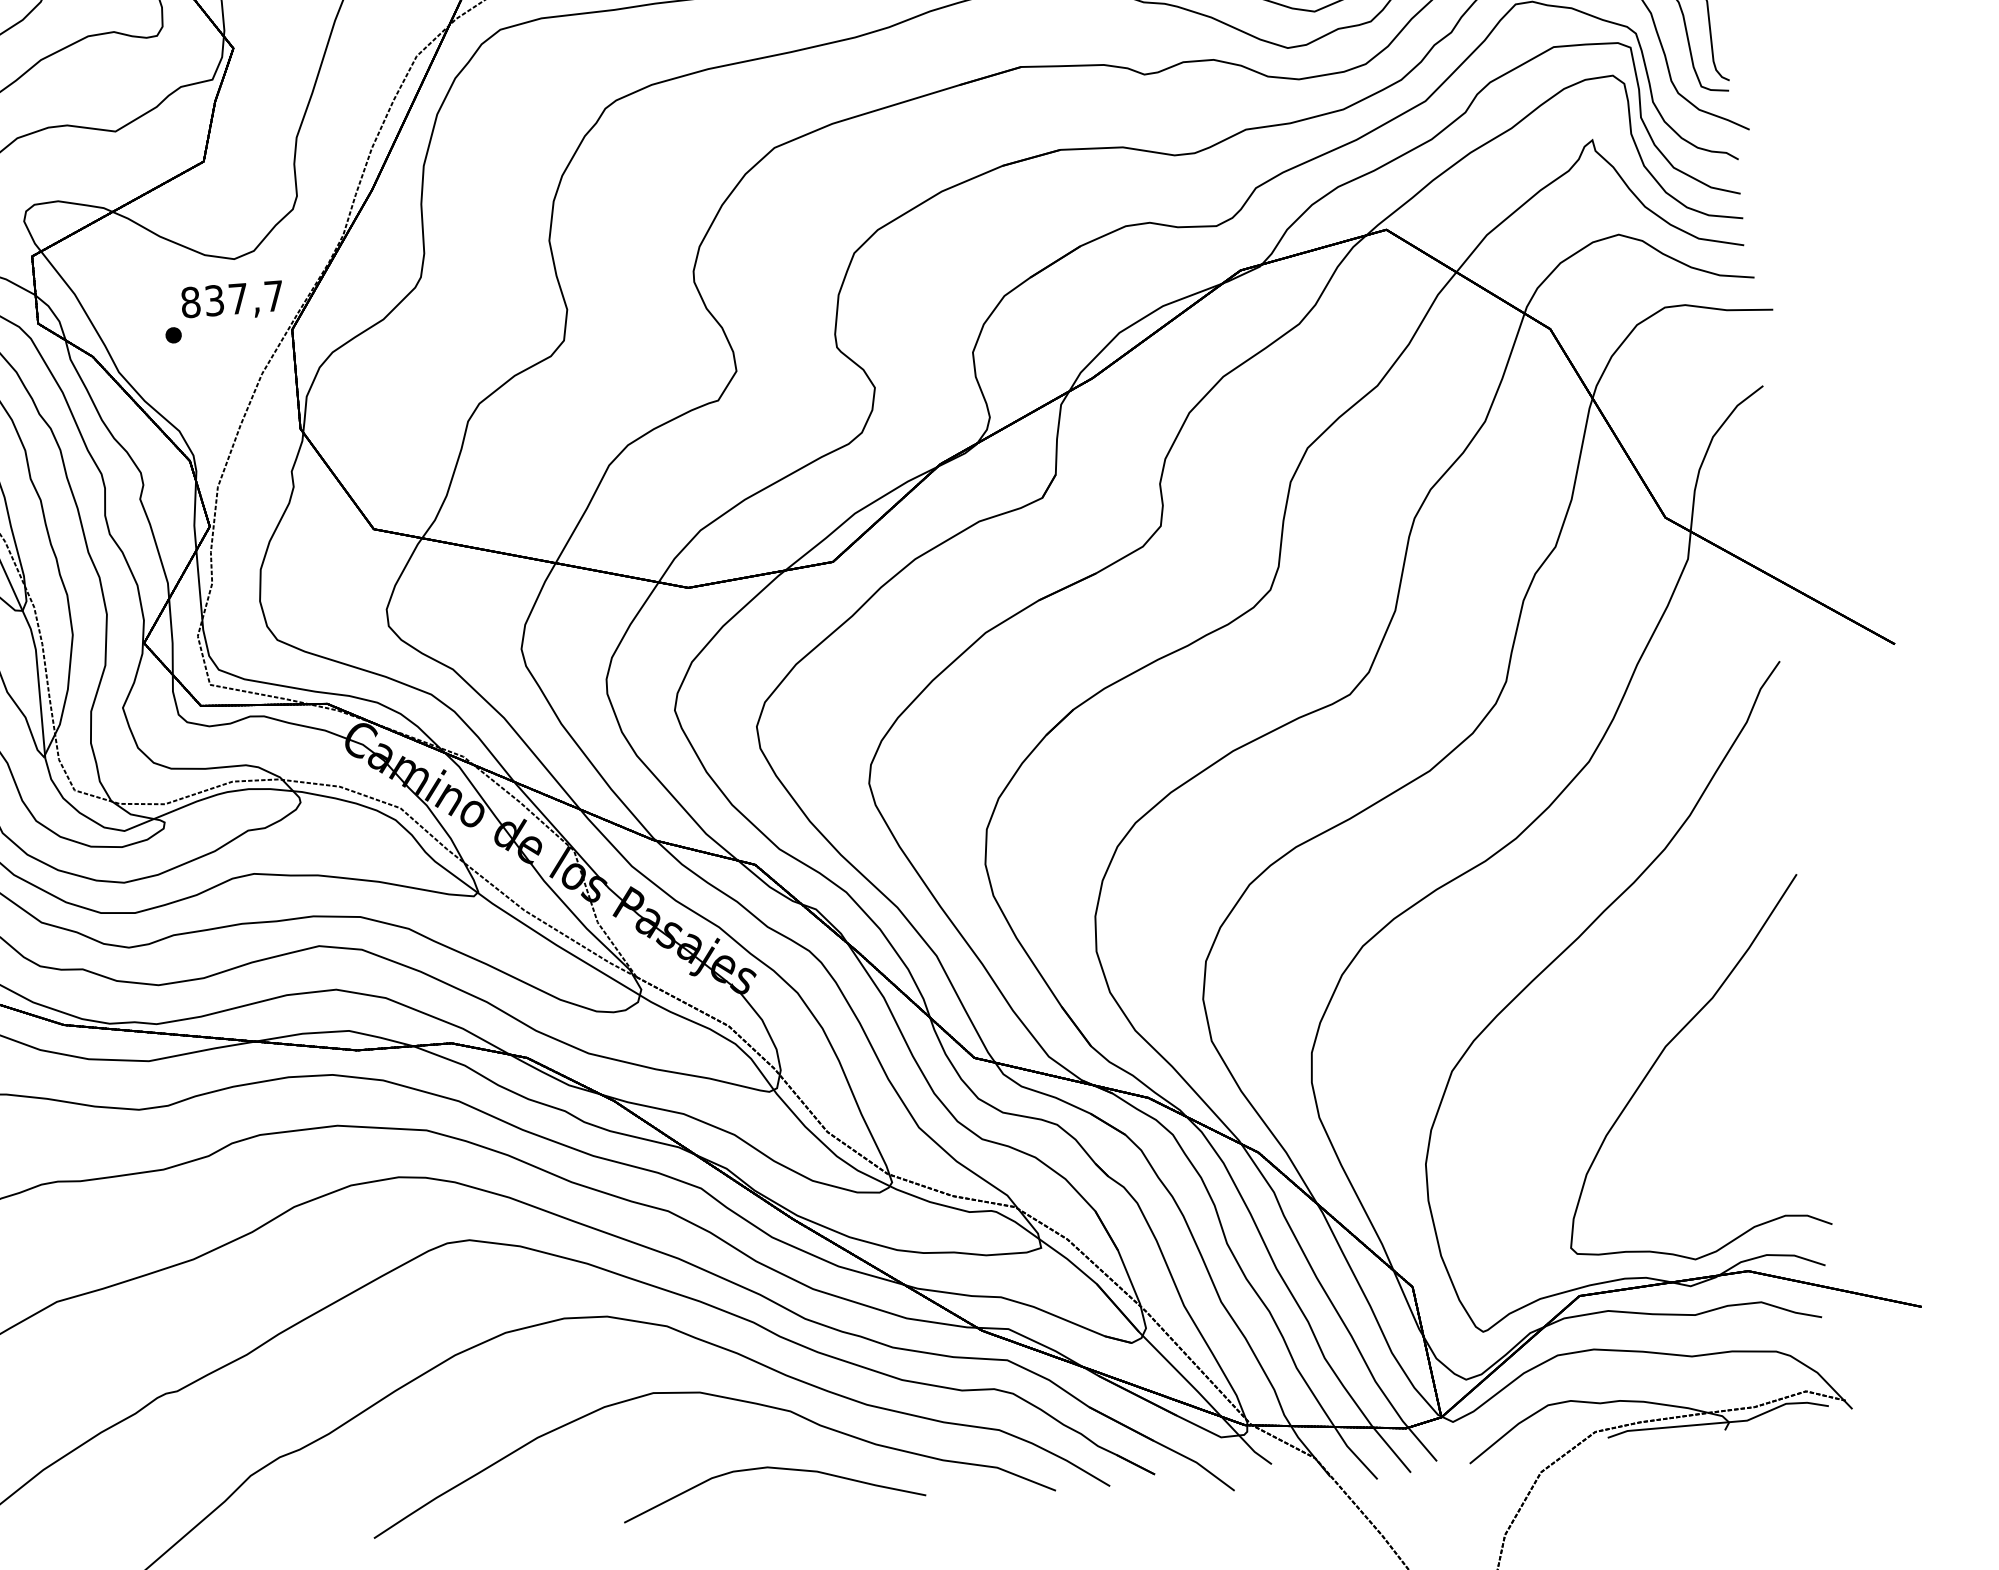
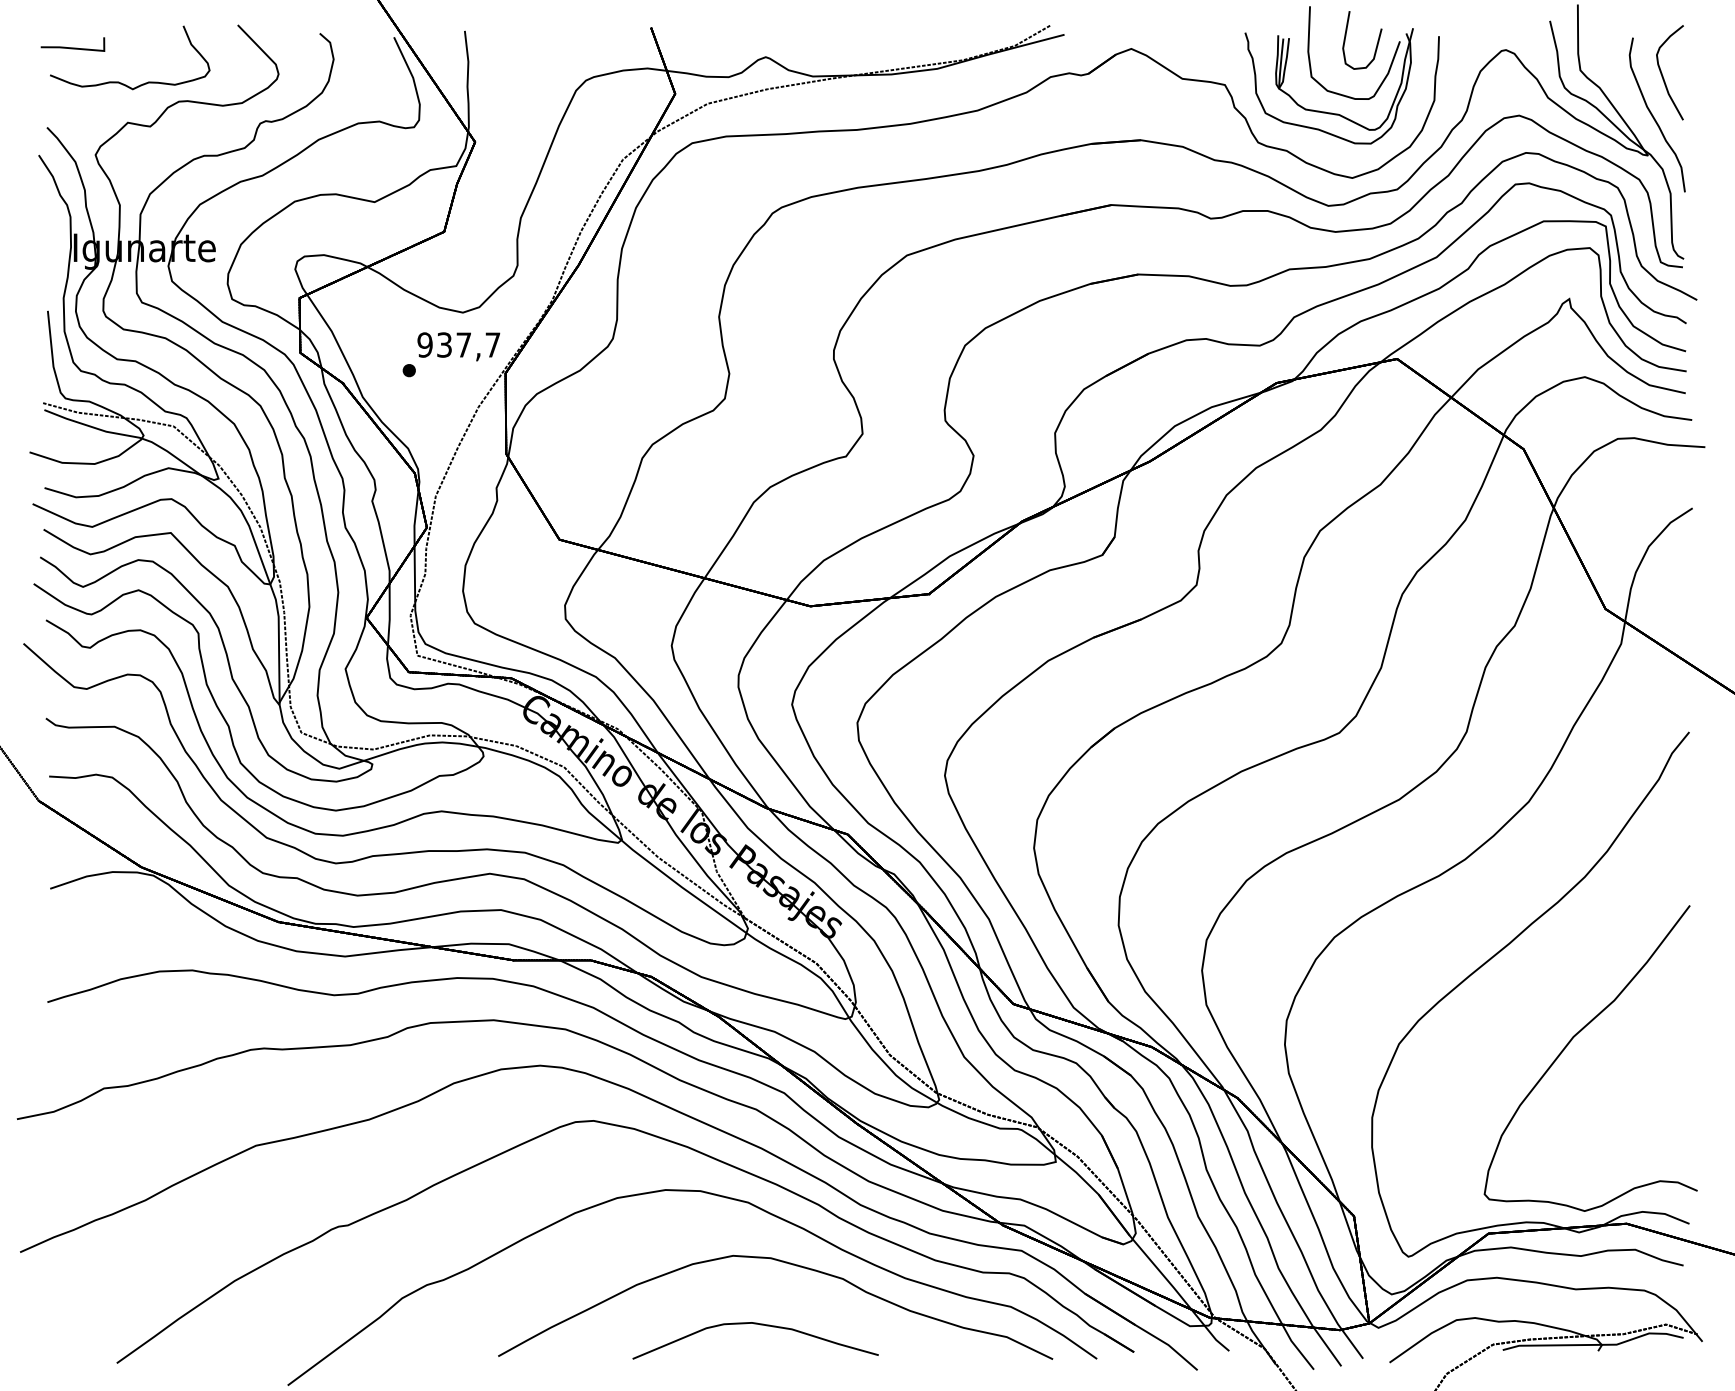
text: (189, 301) -> (424, 344), 837,7 -> 937,7
part: (778, 1469) -> (760, 1325), moved

